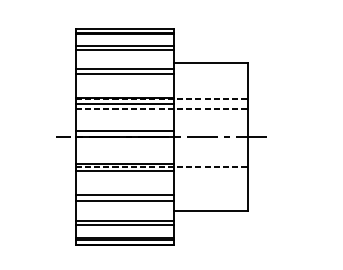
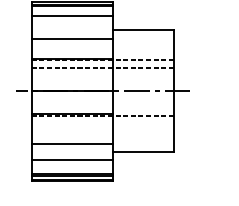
line: (124, 49) -> (72, 18), removed
line: (124, 68) -> (72, 34), removed
line: (124, 103) -> (72, 63), removed
line: (124, 130) -> (72, 85), removed
line: (124, 170) -> (72, 118), removed
line: (124, 195) -> (72, 139), removed
line: (124, 224) -> (72, 163), removed

